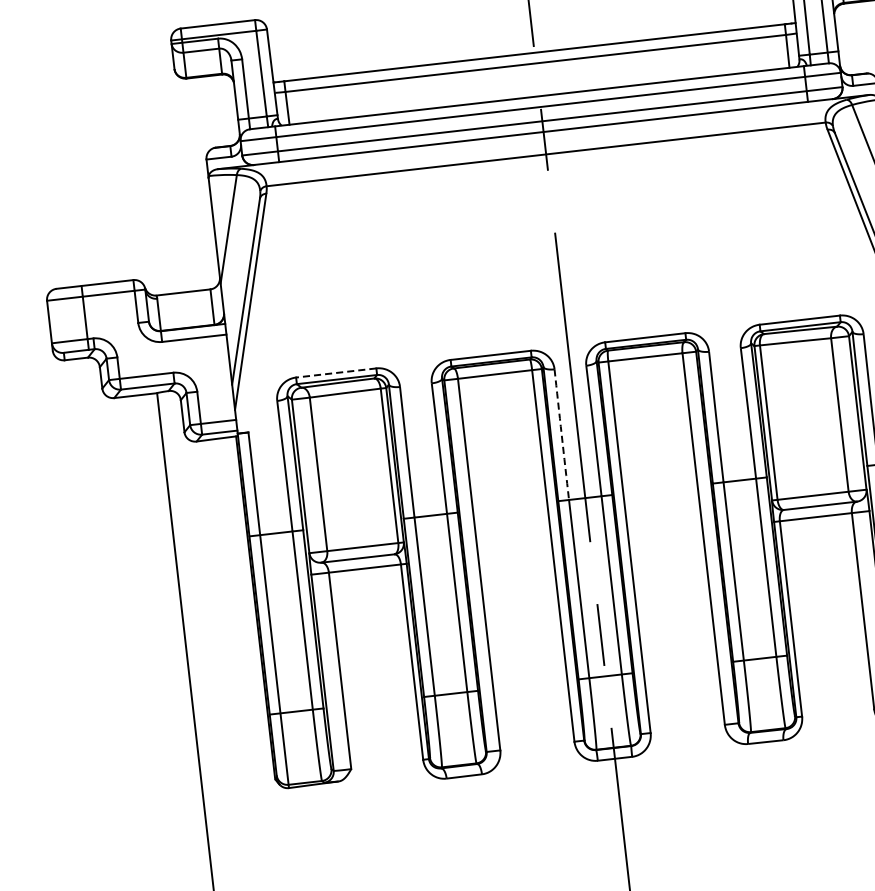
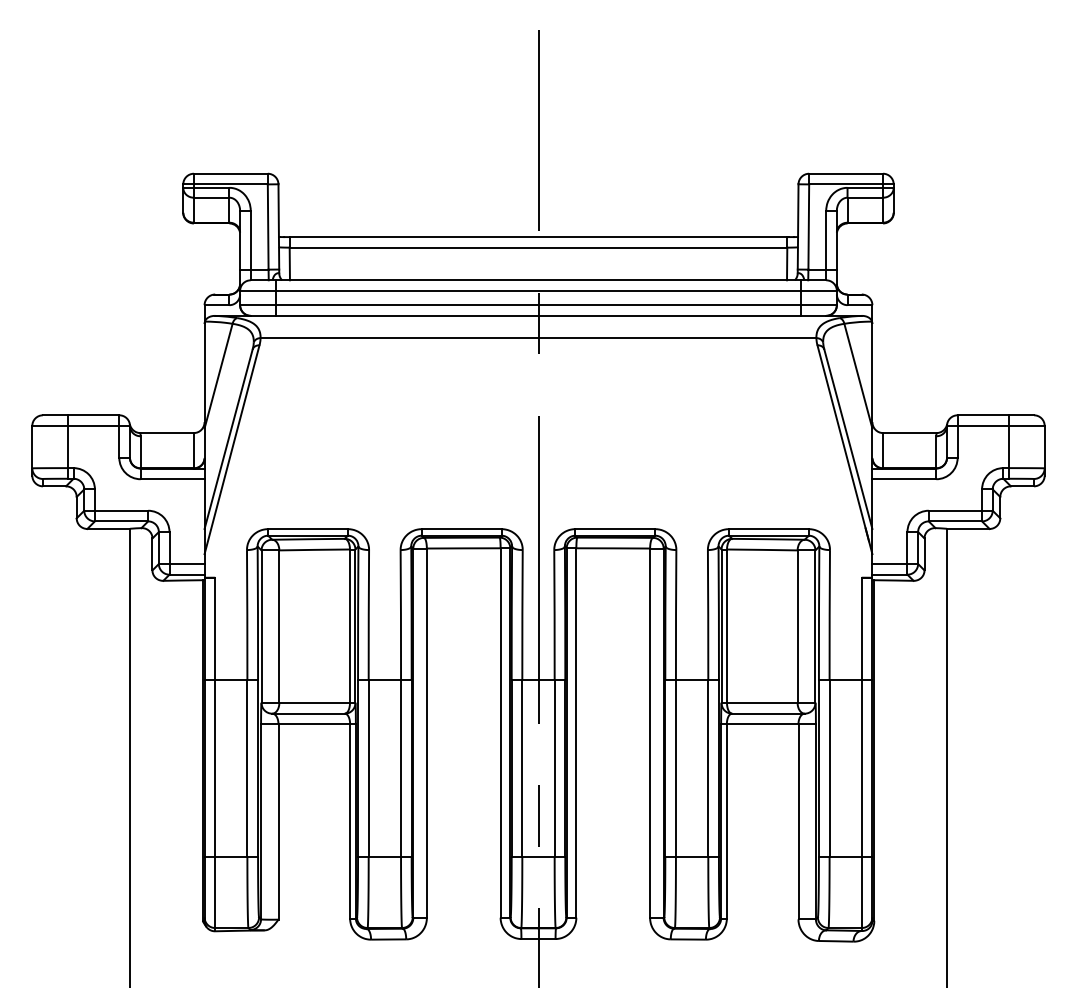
line: (336, 373) -> (308, 529), dashed -> solid
arc: (561, 434) -> (522, 614), dashed -> solid

